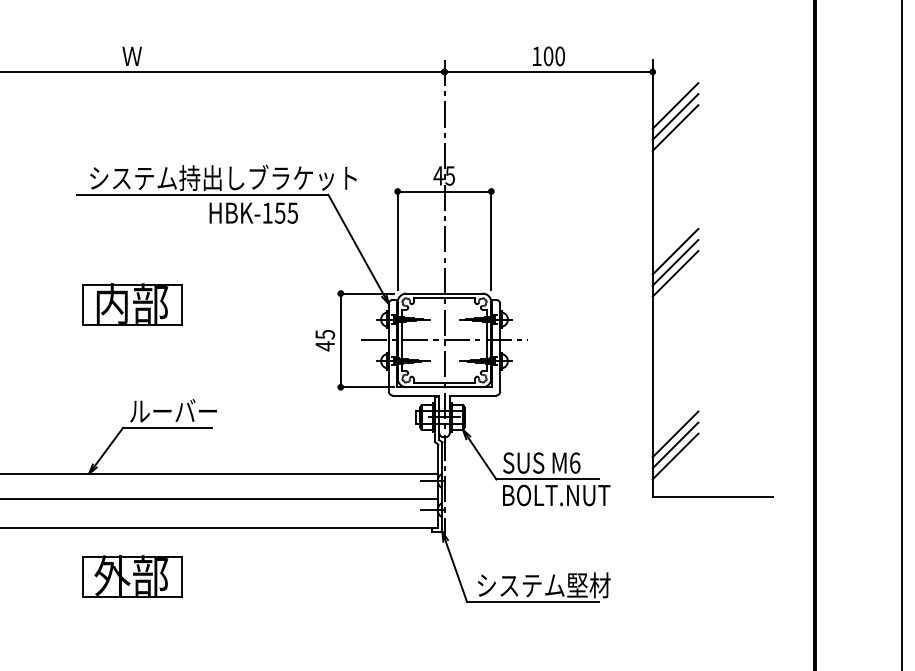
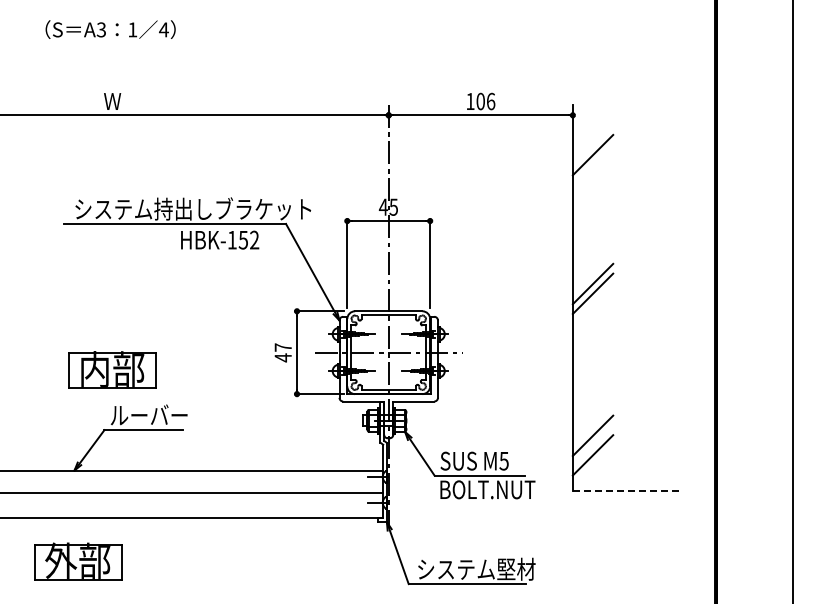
text: (559, 56) -> (490, 101), 100 -> 106
line: (674, 106) -> (592, 145), removed
line: (674, 127) -> (592, 164), removed
text: (292, 212) -> (254, 239), HBK-155 -> HBK-152
line: (674, 251) -> (592, 274), removed
part: (132, 303) -> (112, 369), moved
text: (324, 334) -> (282, 347), 45 -> 47
line: (674, 445) -> (592, 445), removed
text: (574, 462) -> (503, 460), M6 -> M5
line: (713, 496) -> (626, 490), solid -> dashed
part: (132, 576) -> (78, 561), moved

